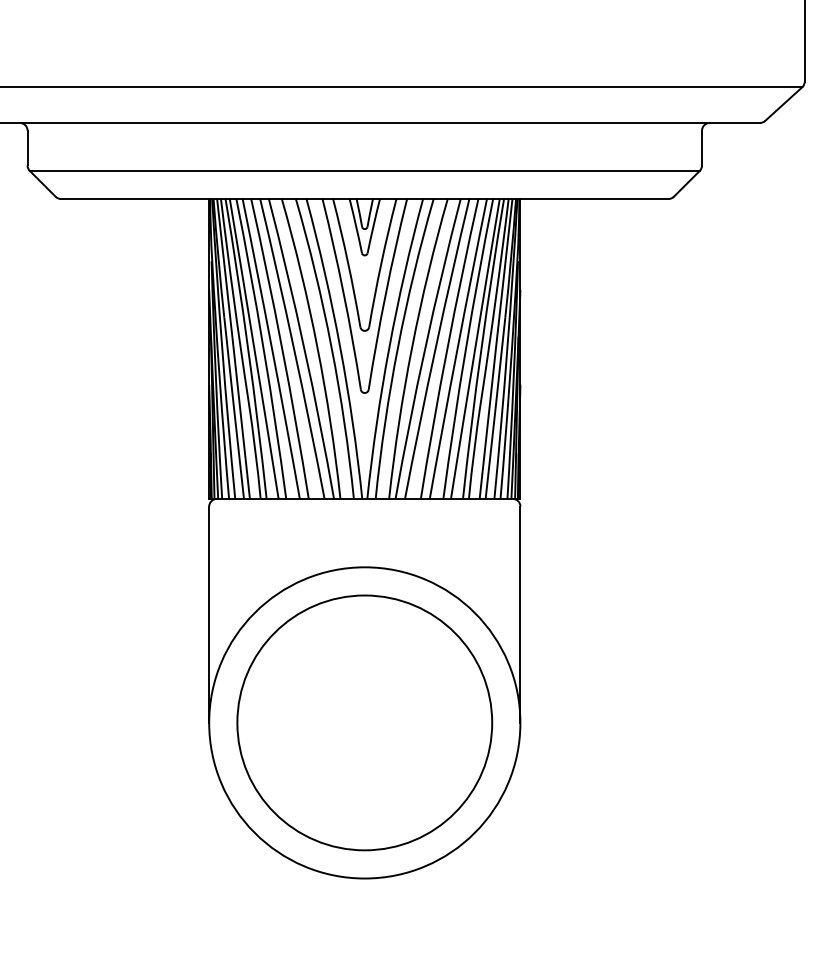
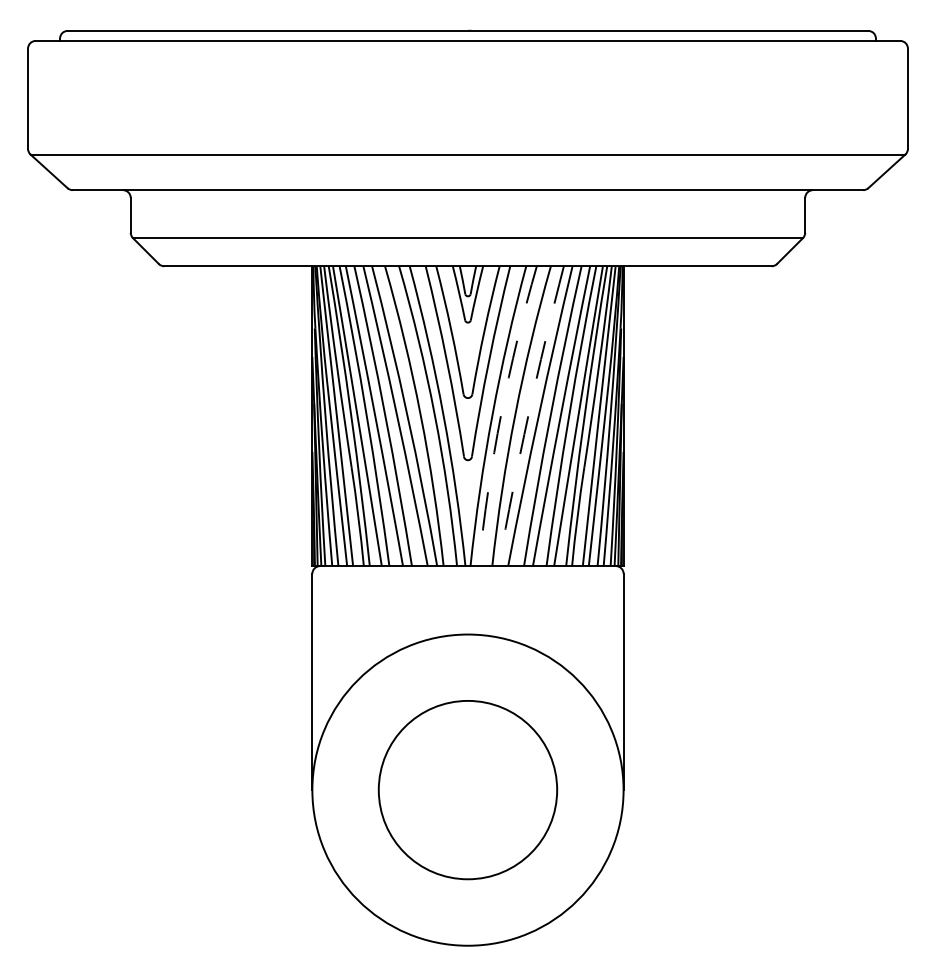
arc: (398, 347) -> (501, 414), solid -> dashed
arc: (425, 348) -> (528, 415), solid -> dashed
circle: (364, 722) -> (467, 789), size x0.7

